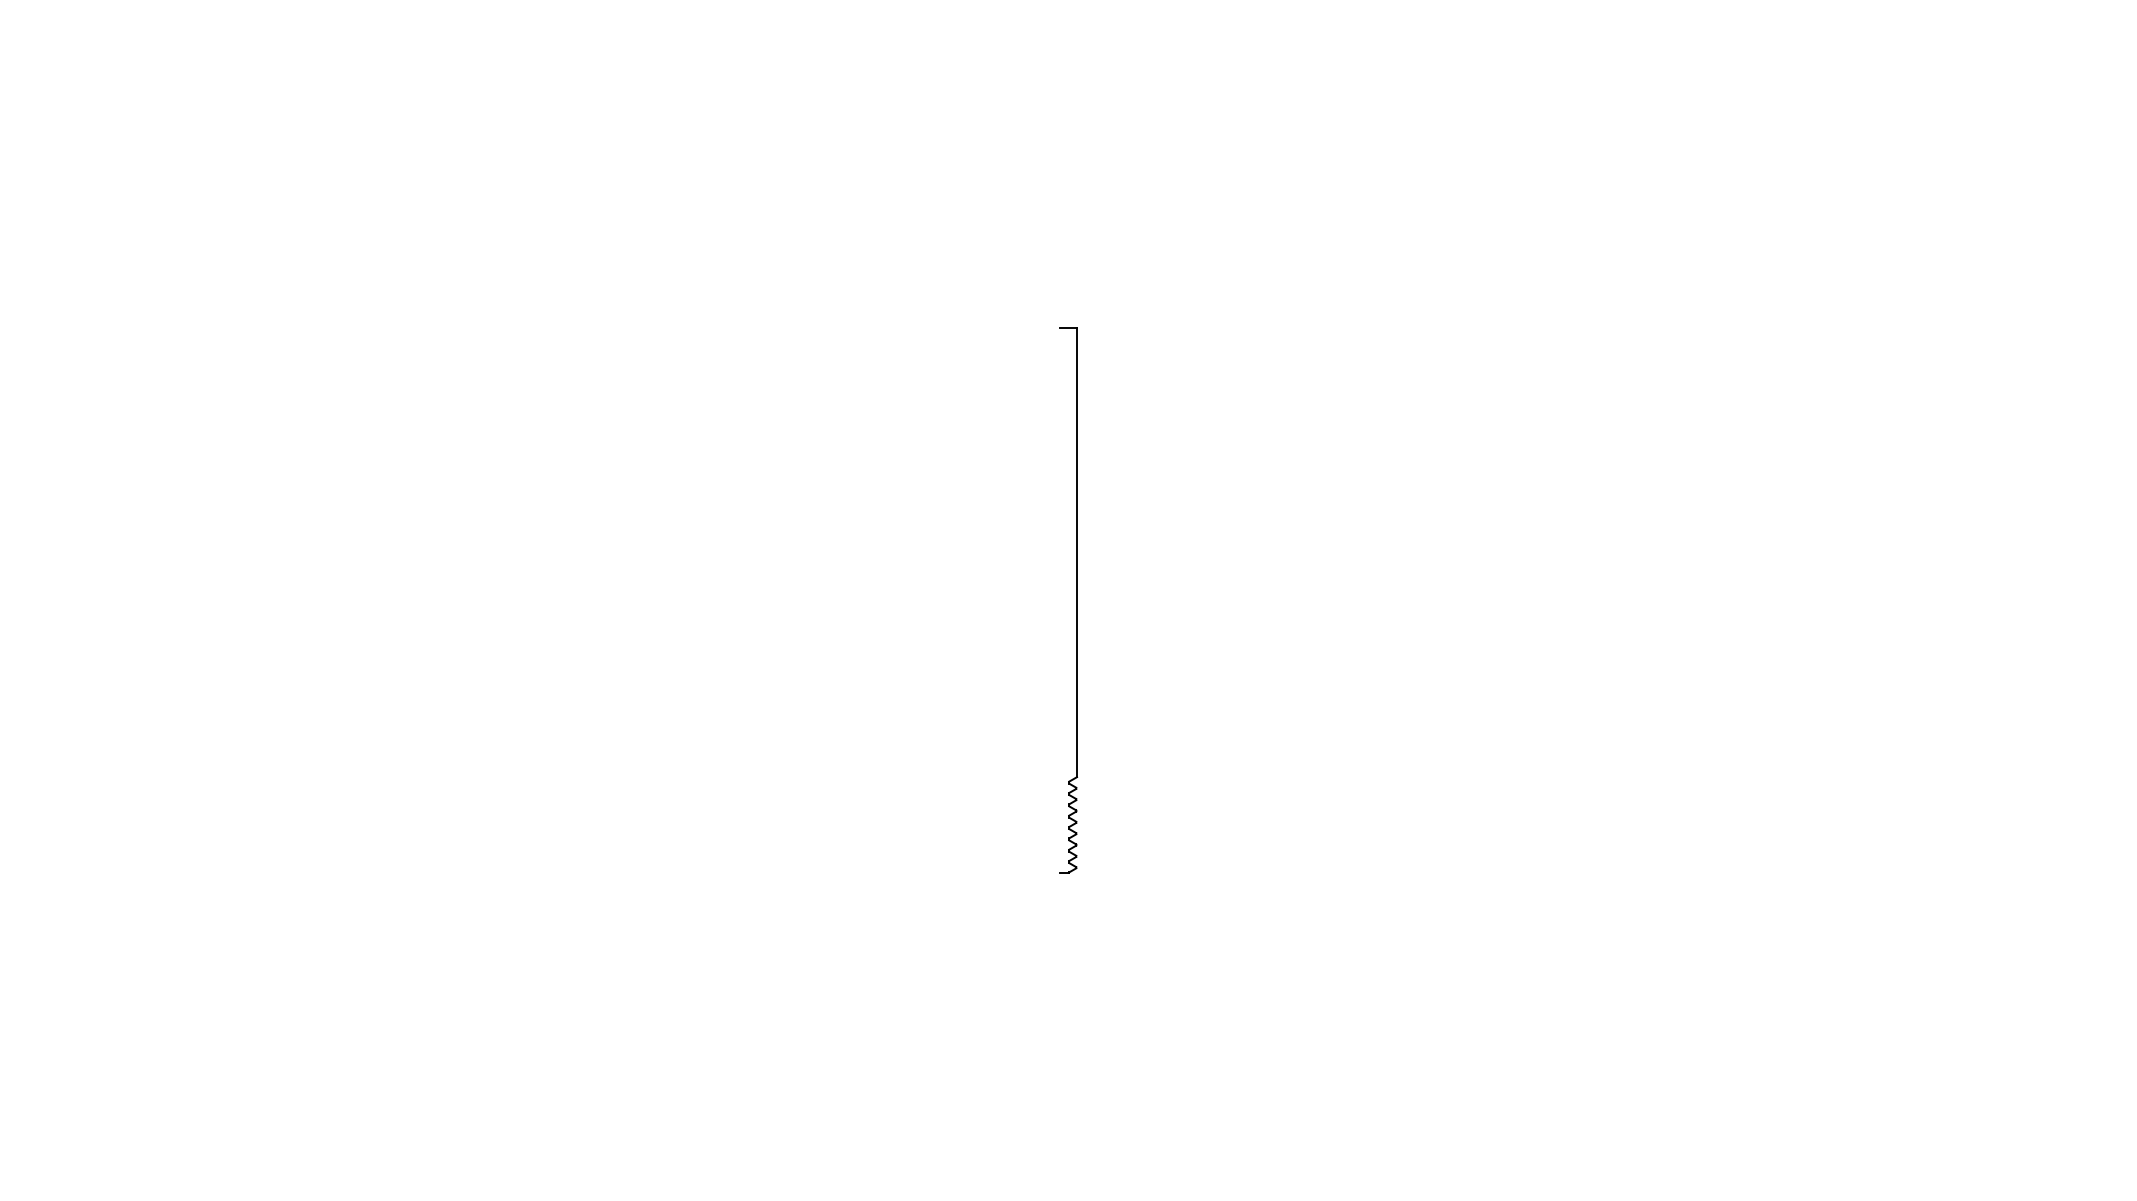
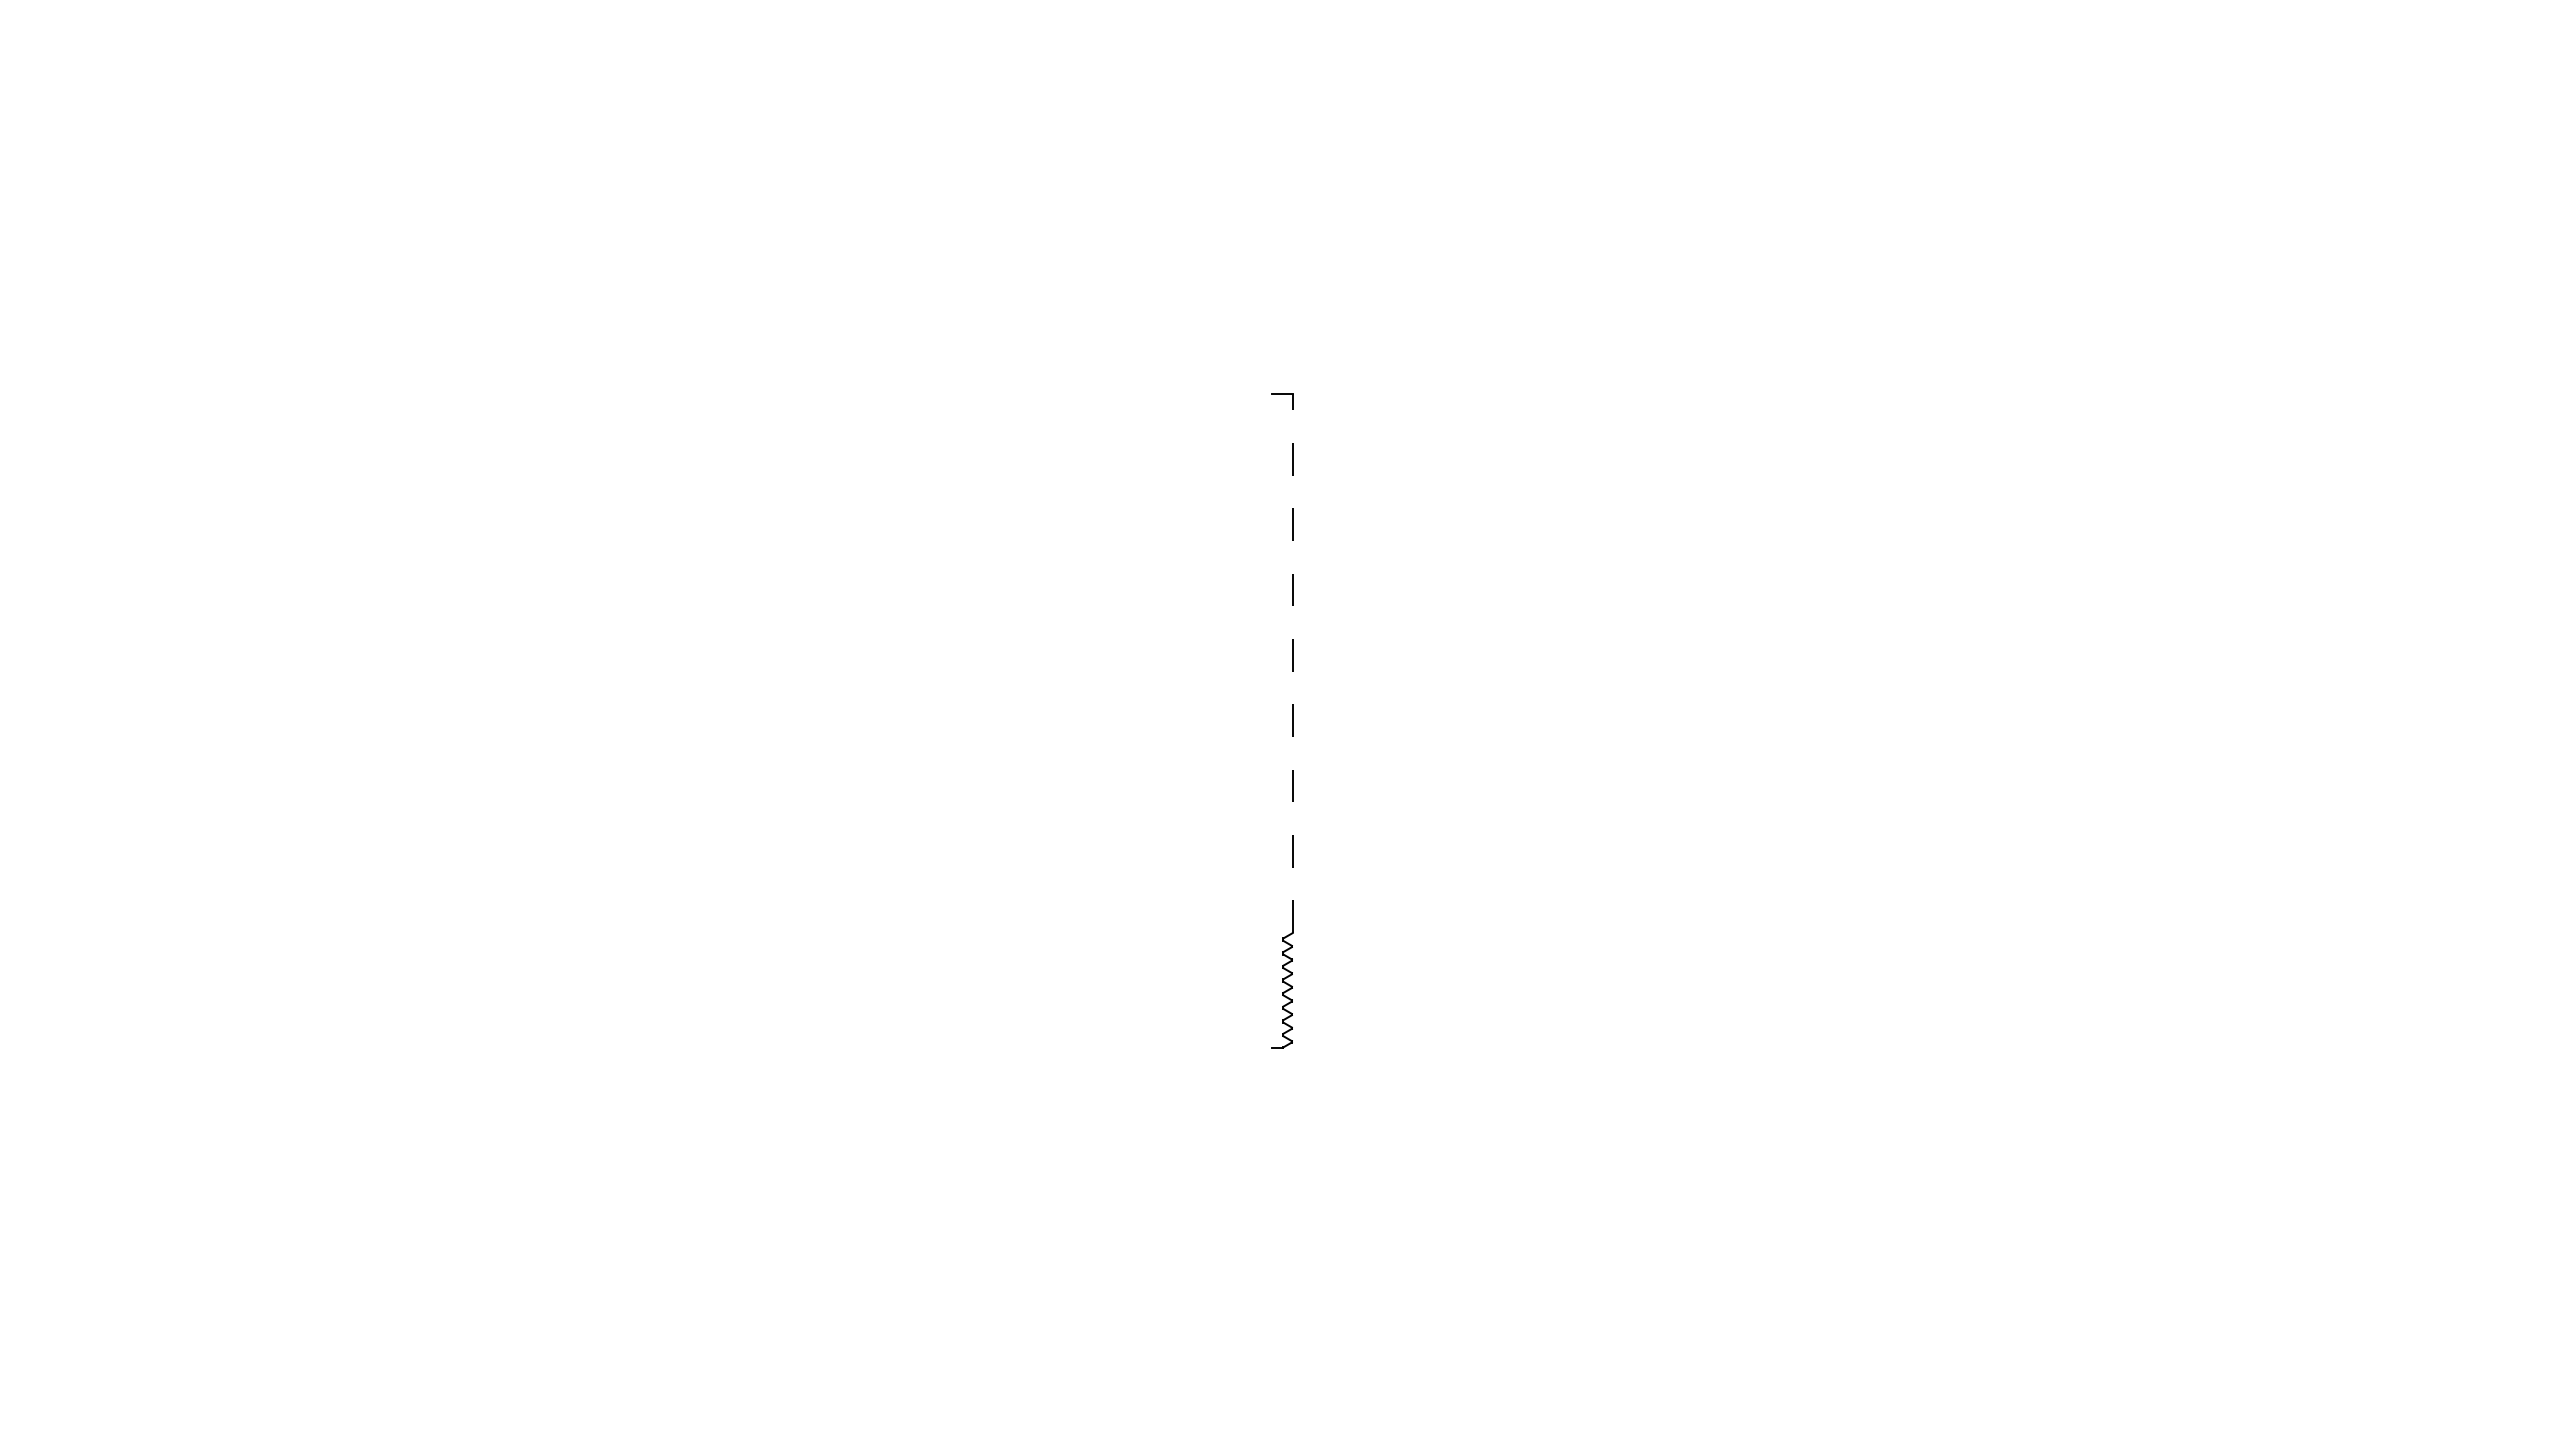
line: (1076, 552) -> (1292, 663), solid -> dashed

